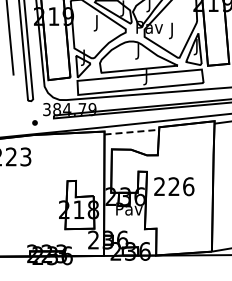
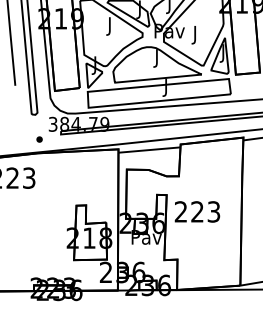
line: (132, 132) -> (150, 150), dashed -> solid
text: (188, 186) -> (213, 211), 226 -> 223

